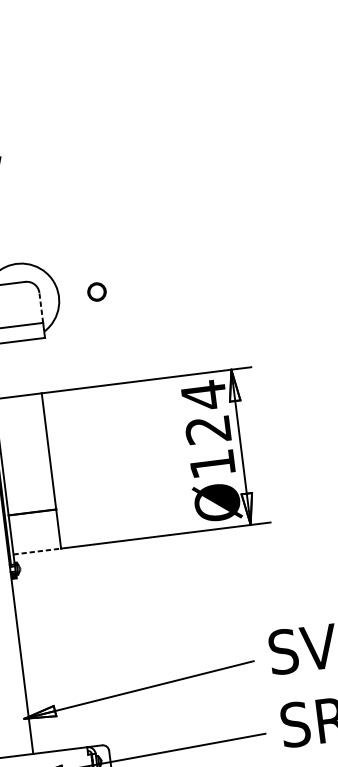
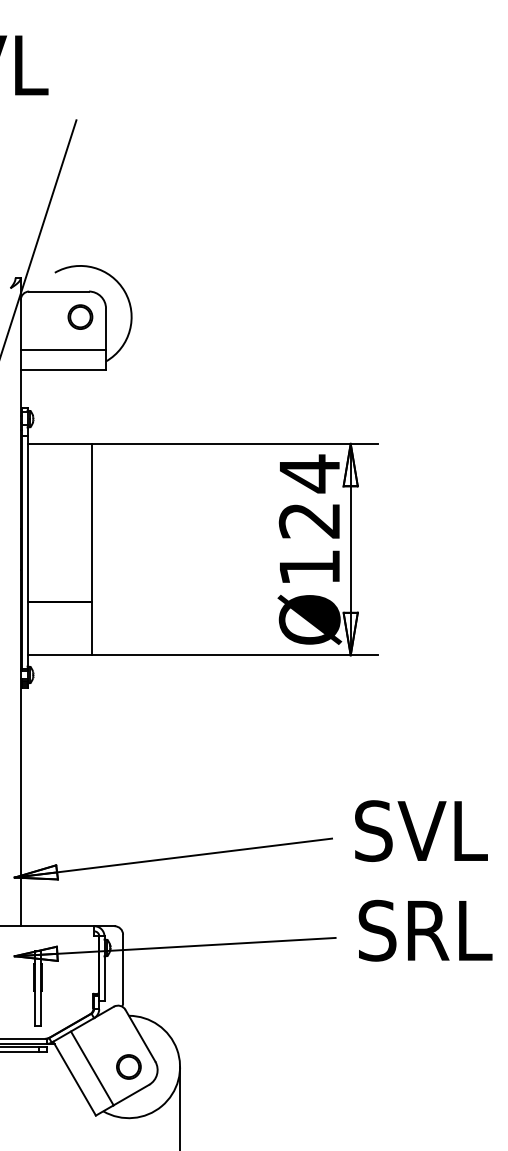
part: (96, 291) -> (80, 316), moved
line: (41, 307) -> (106, 328), dashed -> solid
line: (37, 551) -> (60, 655), dashed -> solid

